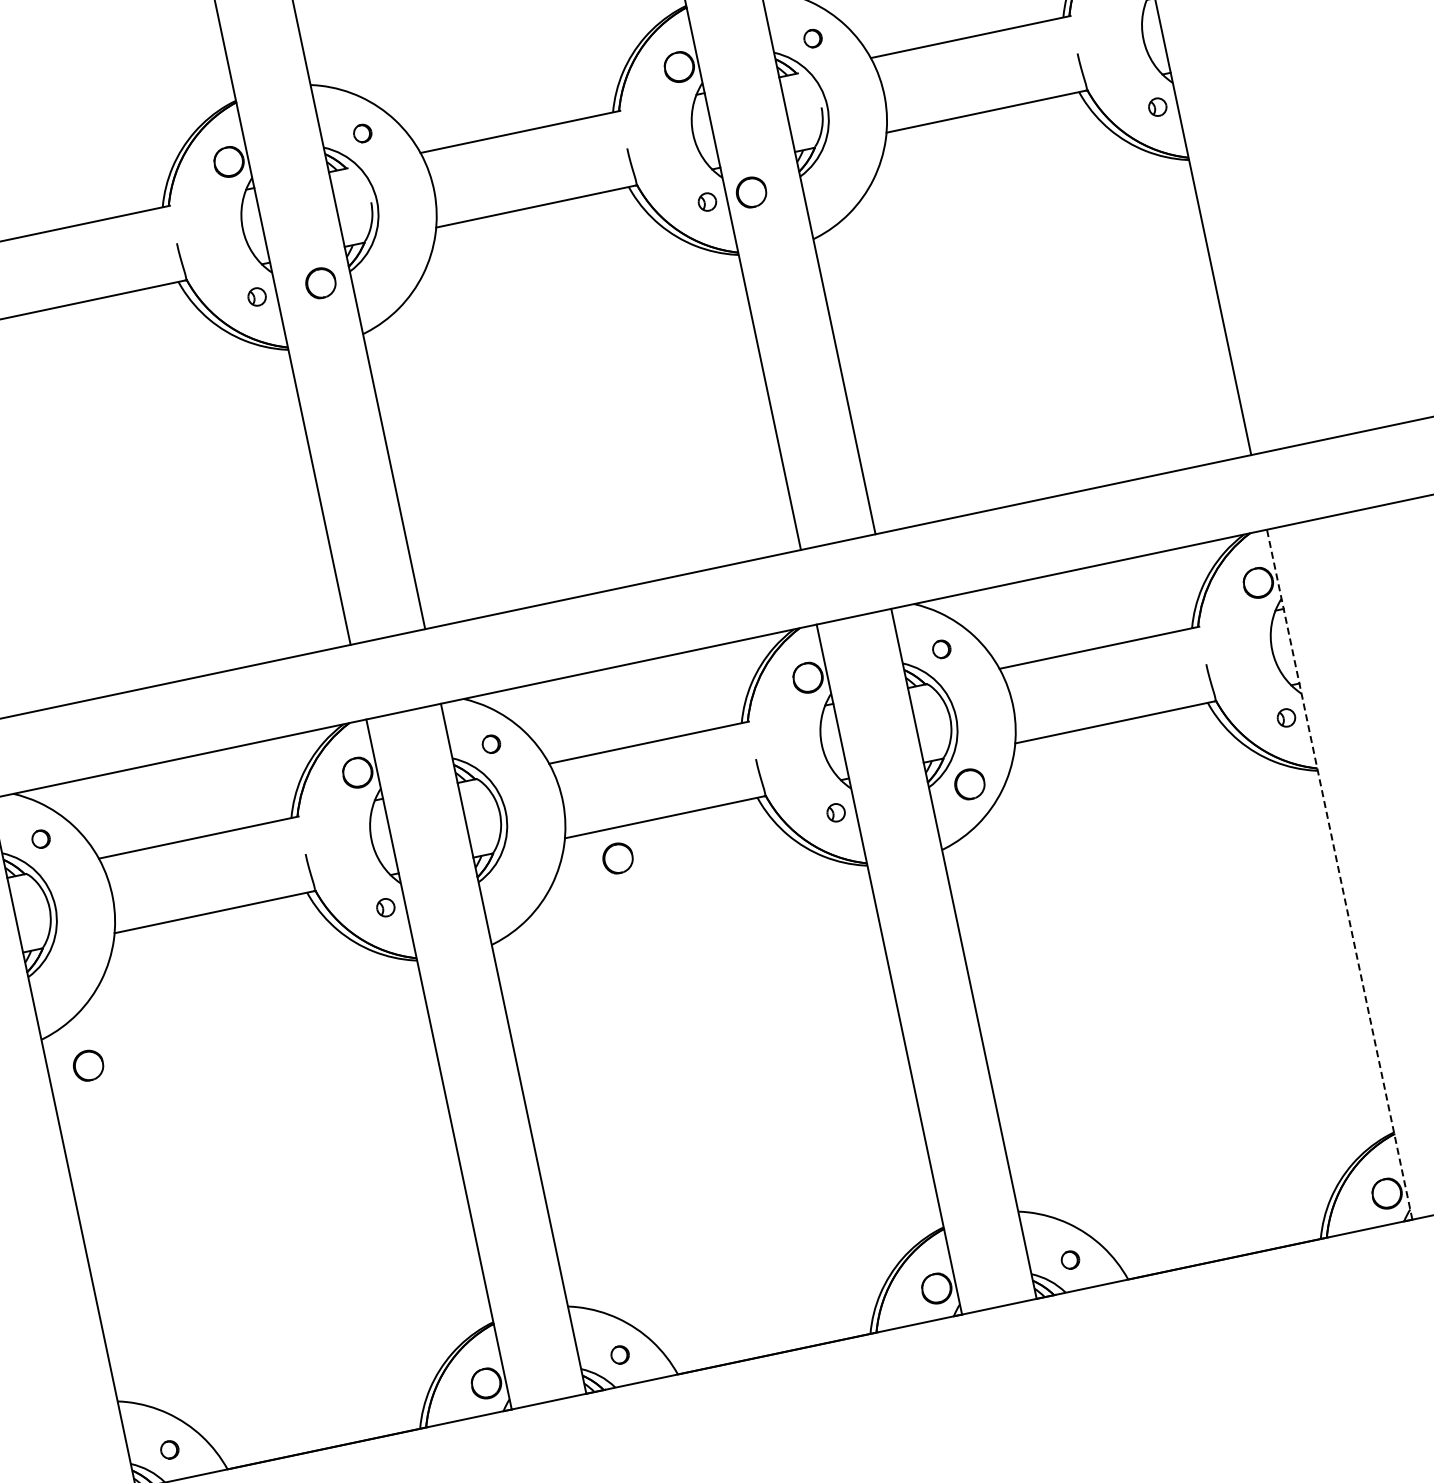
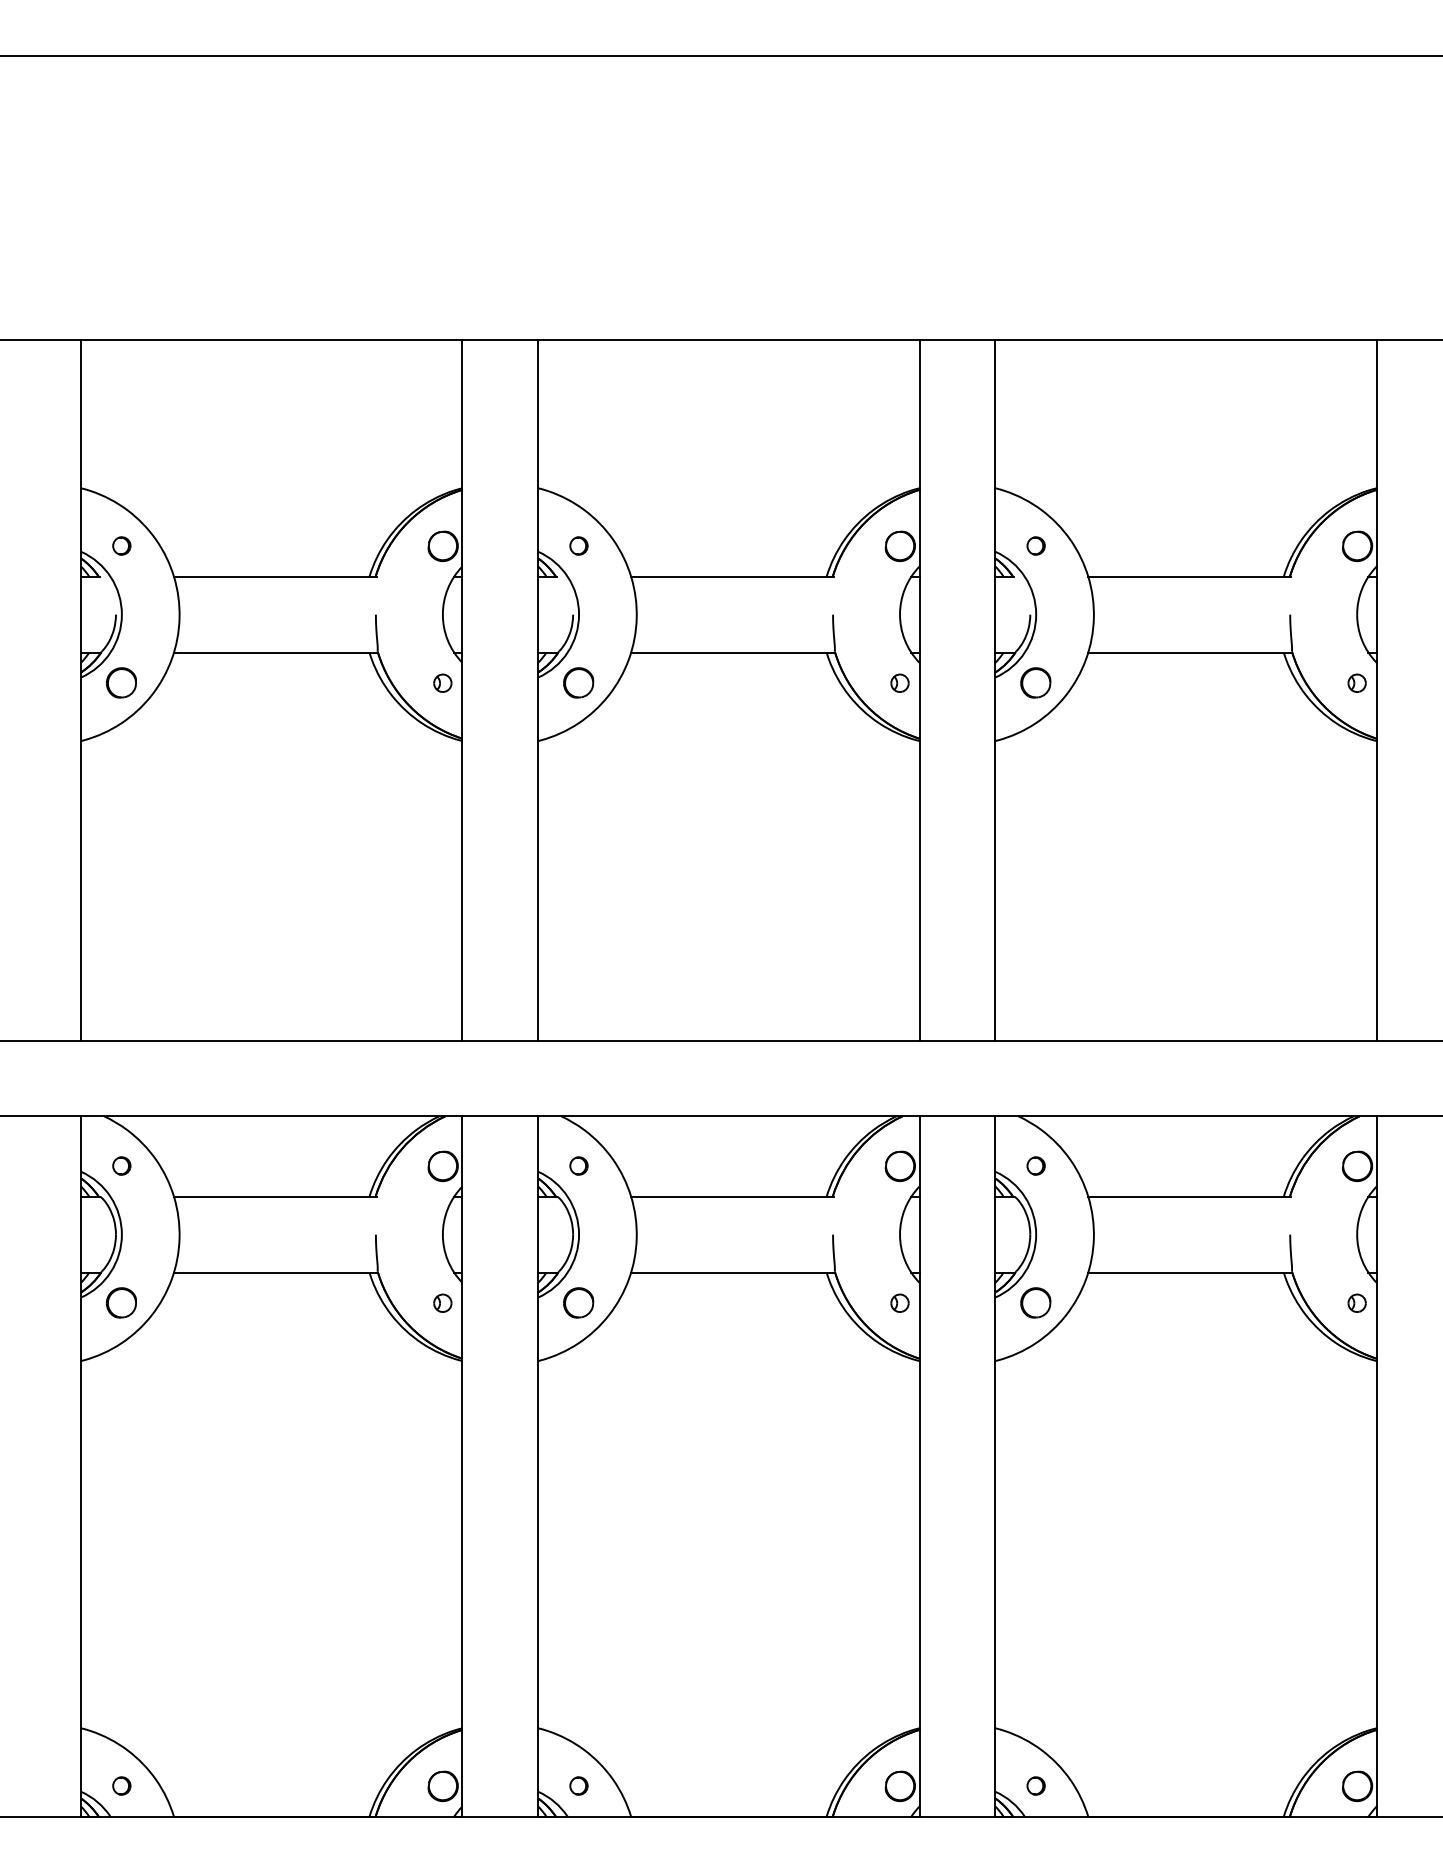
part: (751, 192) -> (1035, 682), moved
part: (320, 282) -> (578, 682), moved
part: (617, 858) -> (578, 1302), moved
line: (1339, 874) -> (1376, 1466), dashed -> solid
part: (88, 1065) -> (121, 1302), moved

